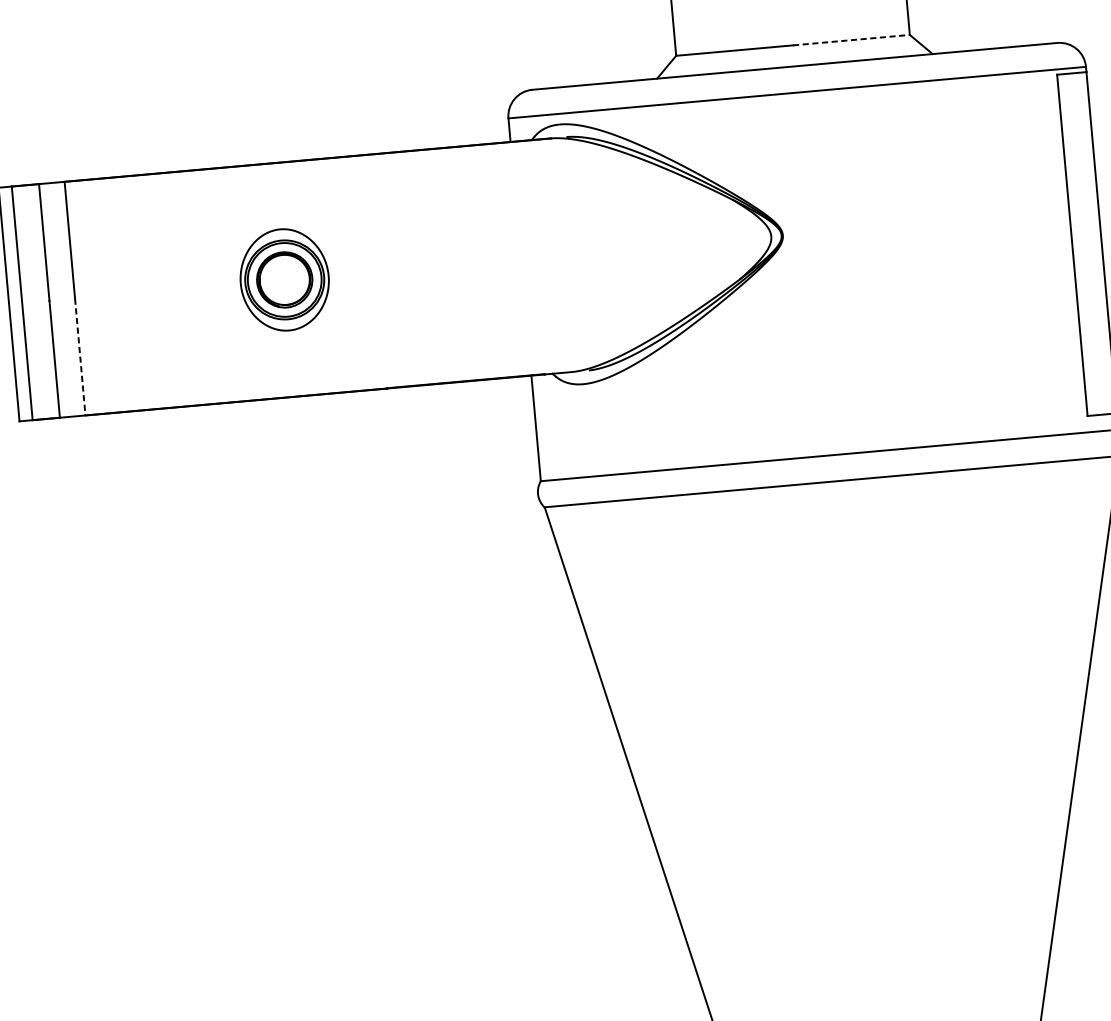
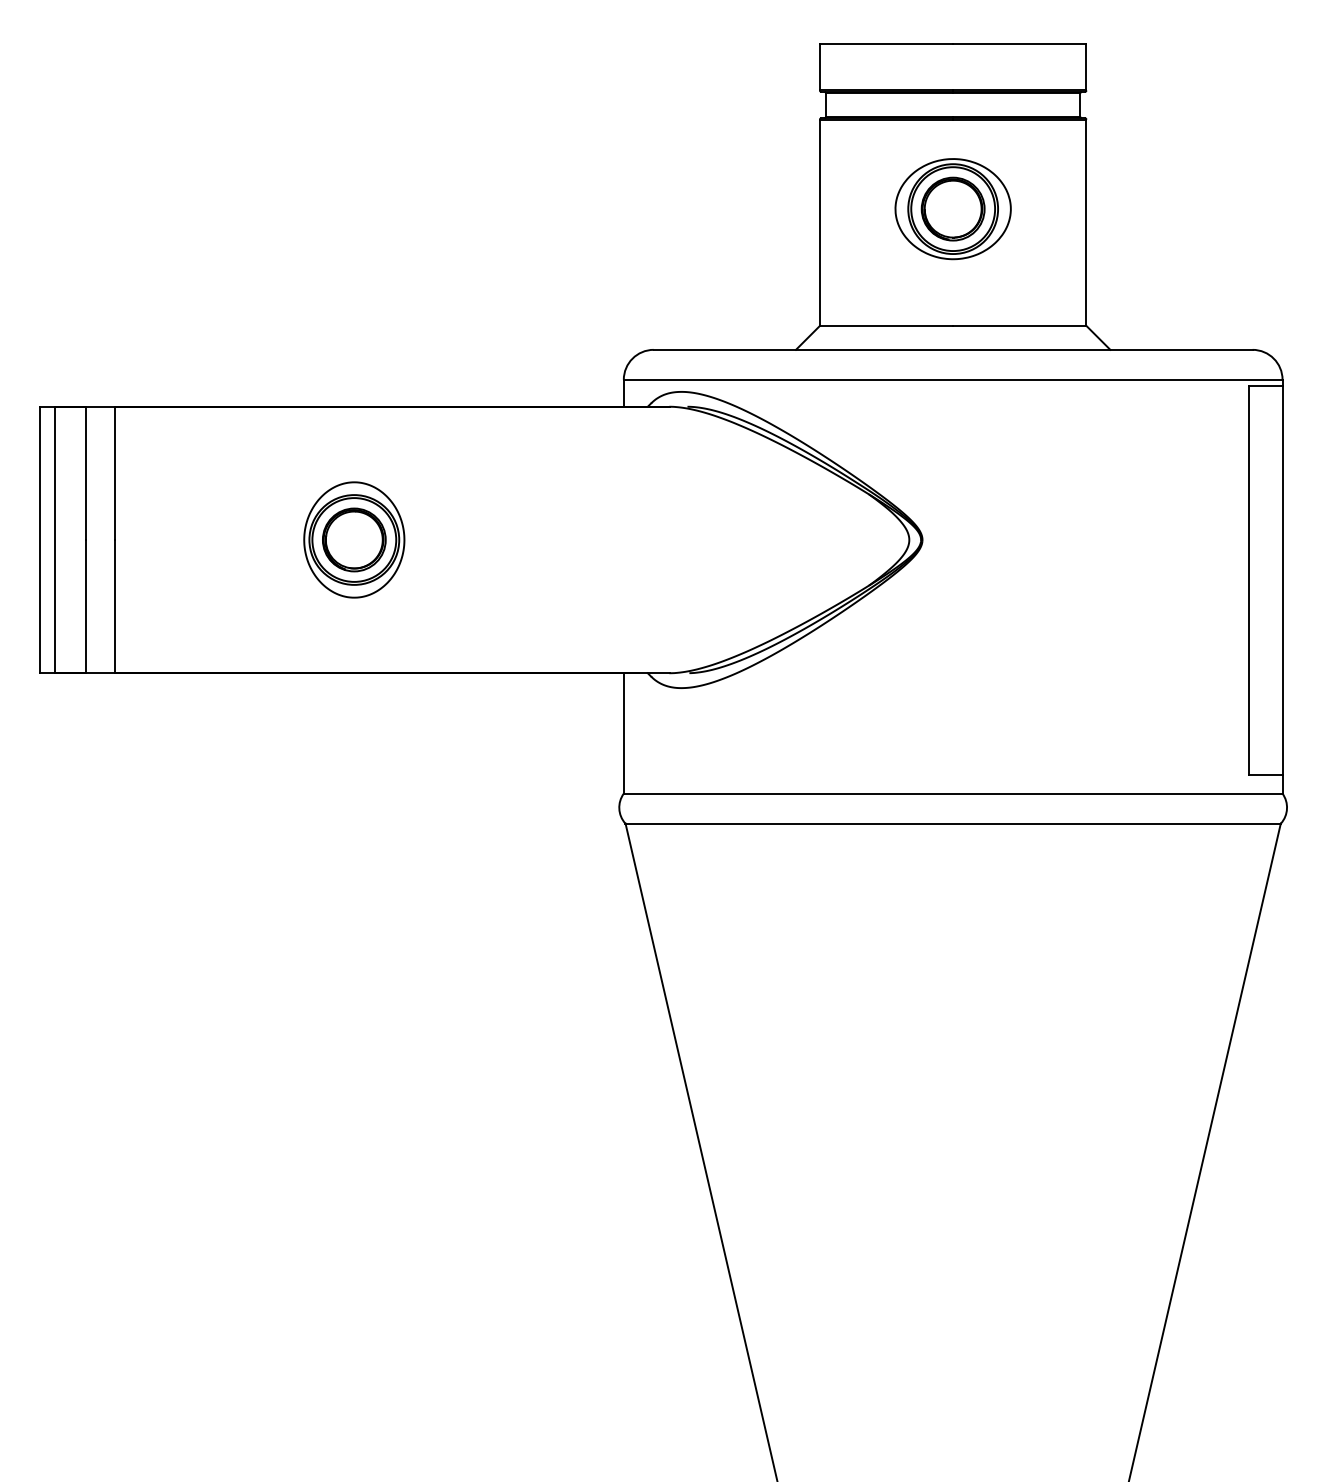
line: (851, 39) -> (1019, 325), dashed -> solid
line: (80, 356) -> (115, 606), dashed -> solid

